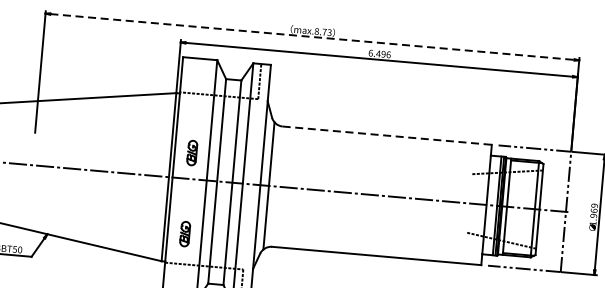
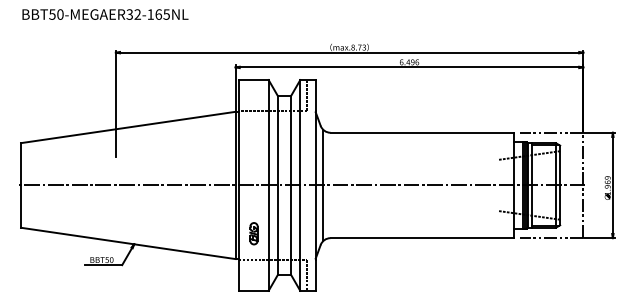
line: (312, 36) -> (349, 52), dashed -> solid
line: (387, 135) -> (422, 132), dashed -> solid
part: (191, 152) -> (253, 162), removed

